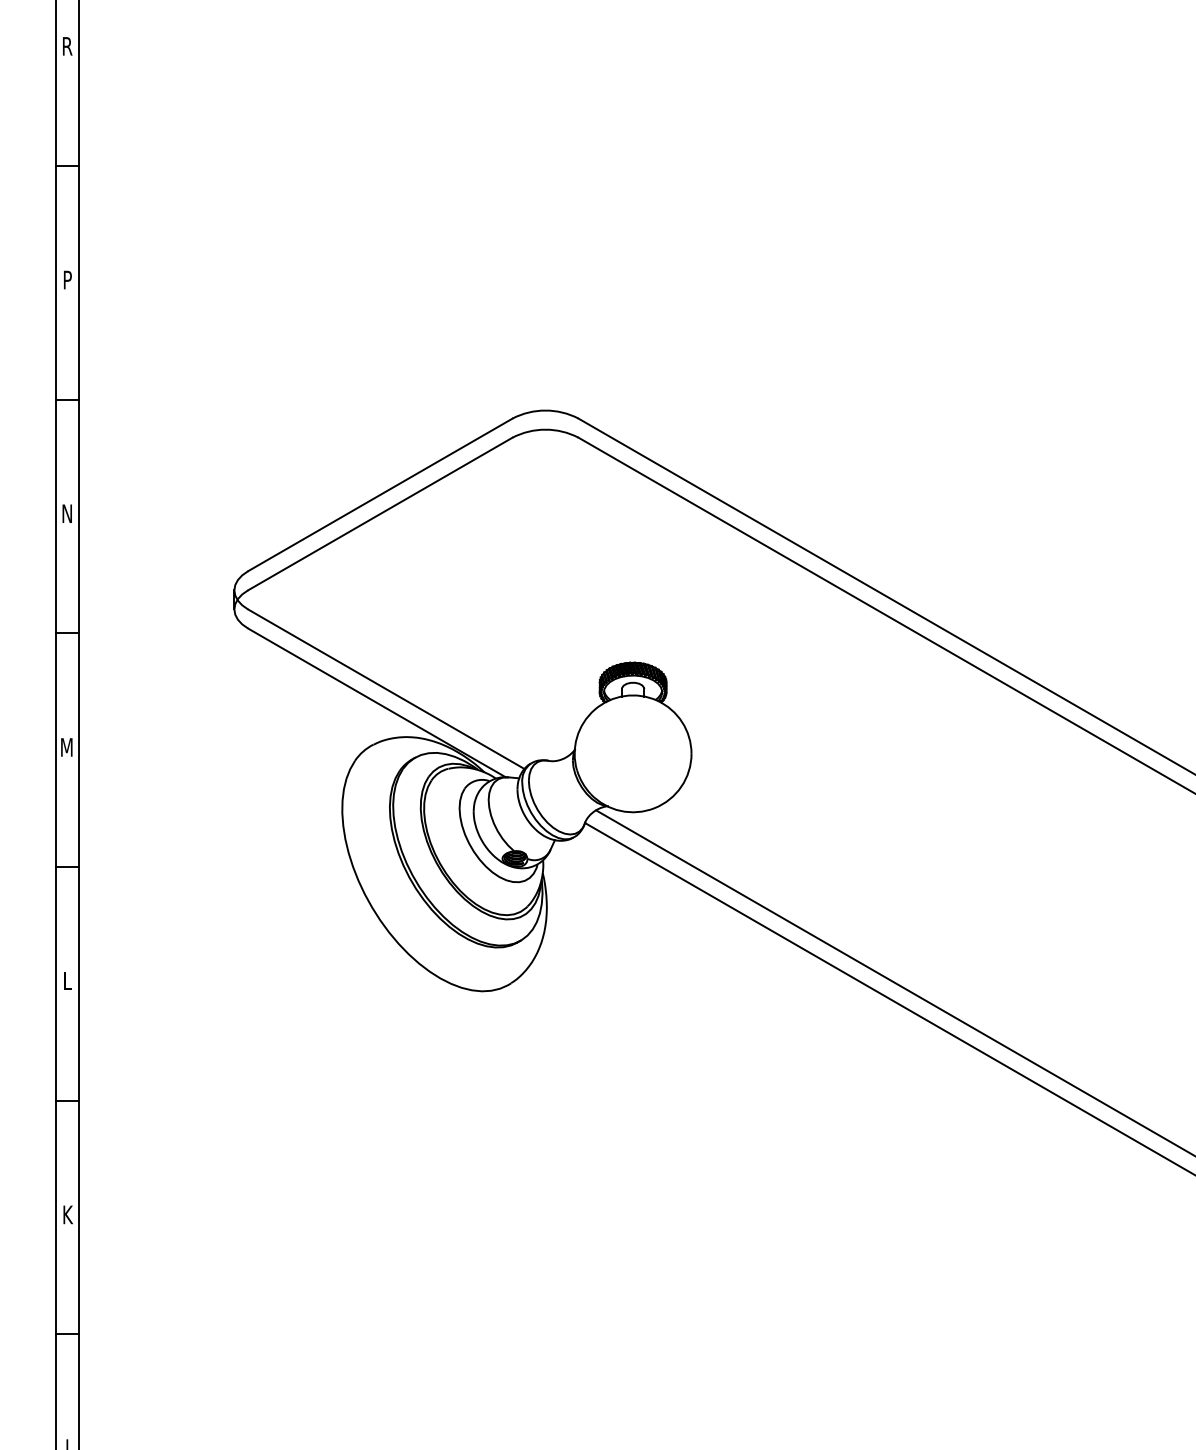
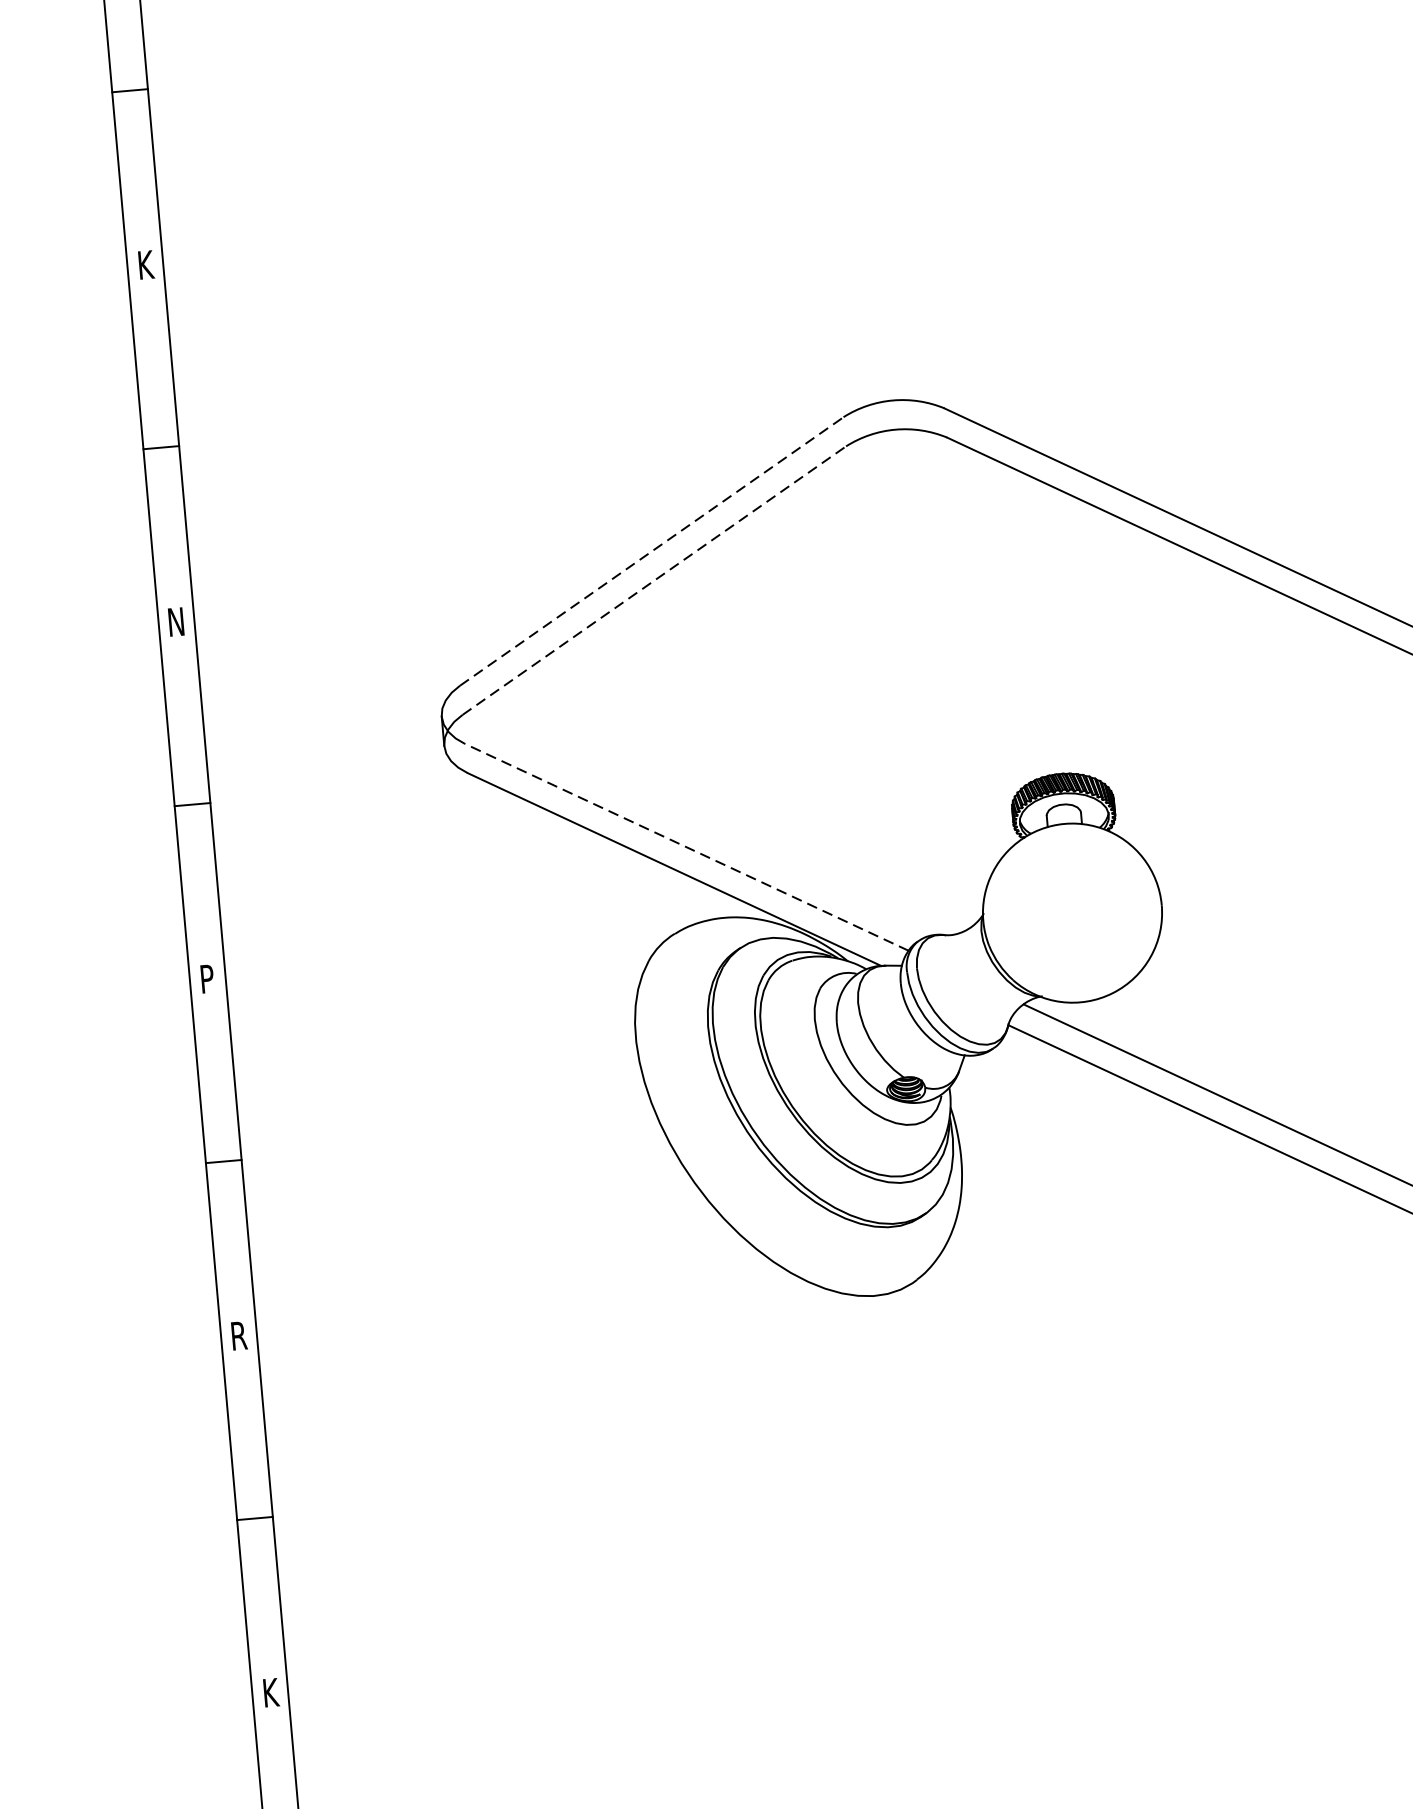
text: (68, 279) -> (146, 264), P -> K
line: (380, 494) -> (652, 550), solid -> dashed
line: (380, 514) -> (654, 581), solid -> dashed
line: (386, 689) -> (687, 847), solid -> dashed
text: (66, 747) -> (206, 979), M -> P
text: (67, 981) -> (239, 1336), L -> R

